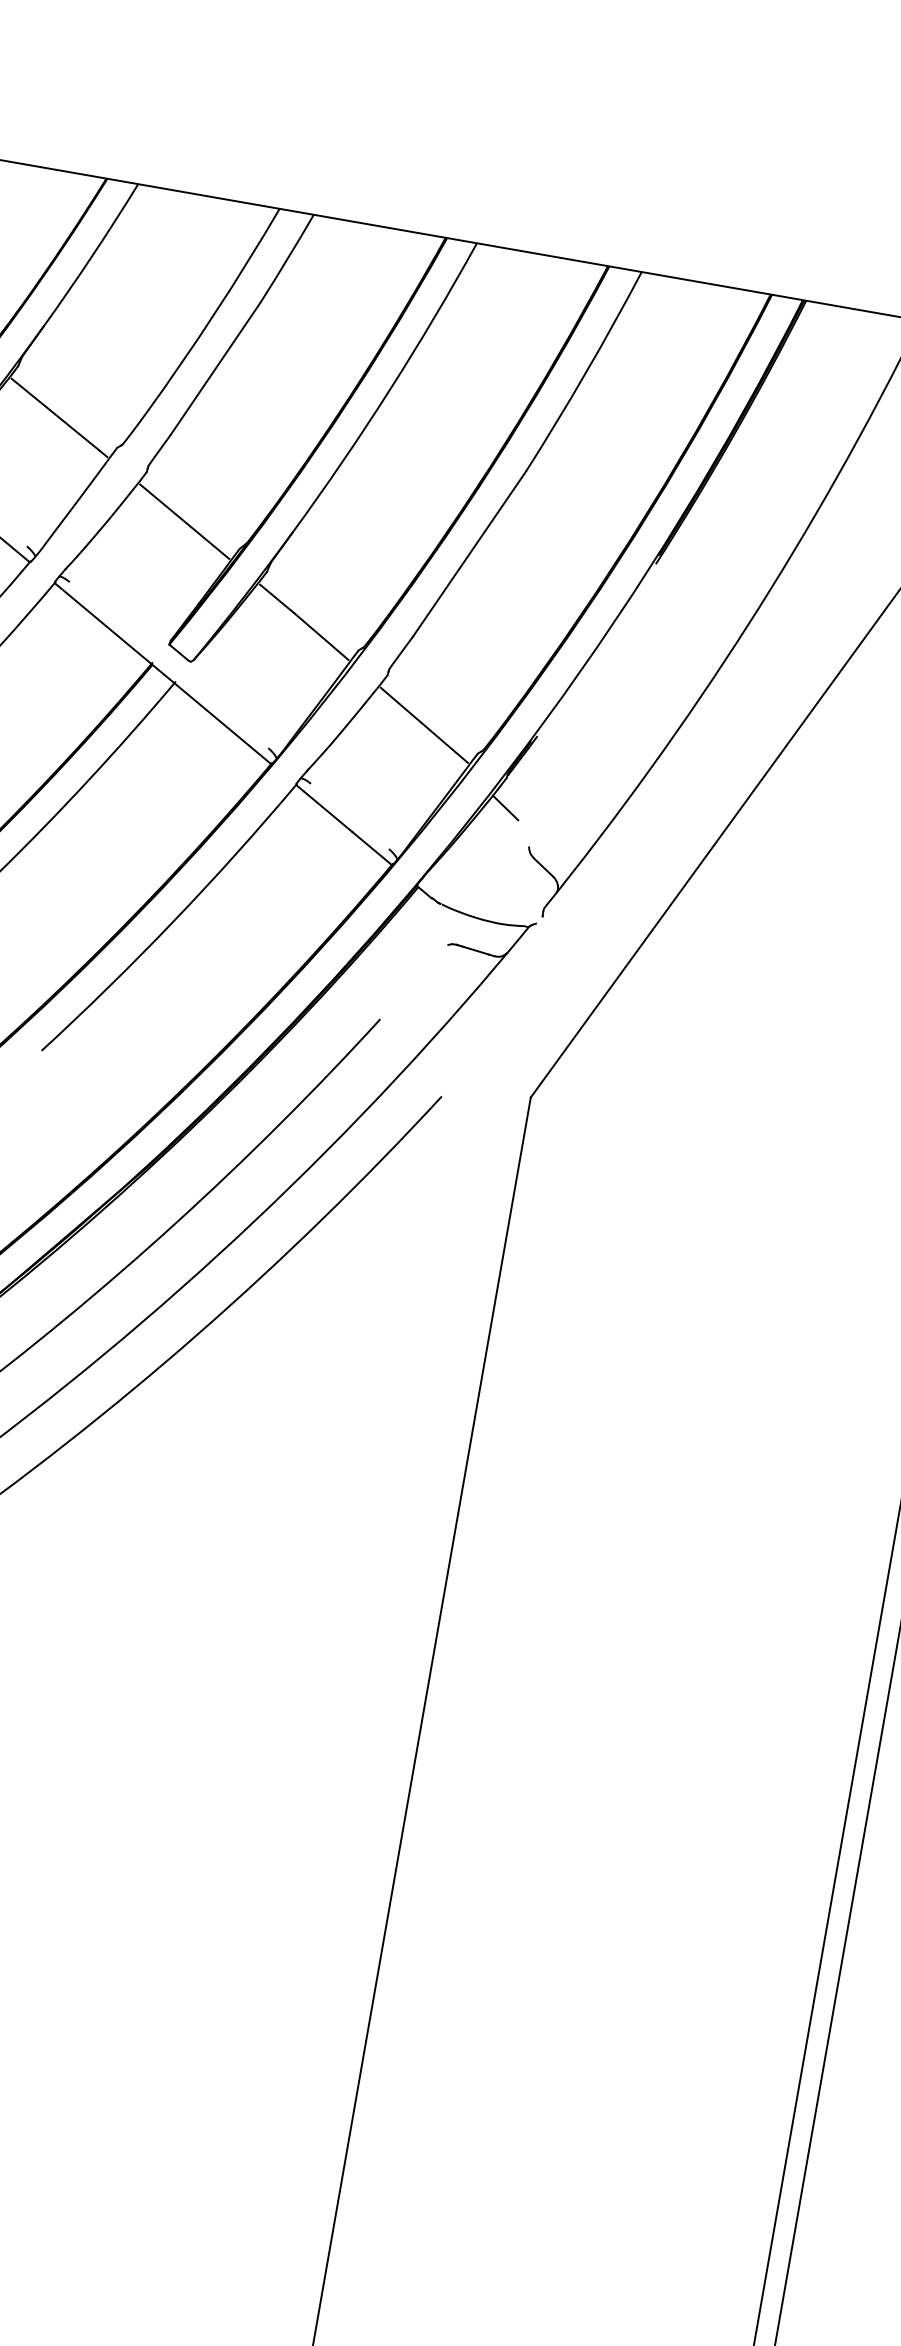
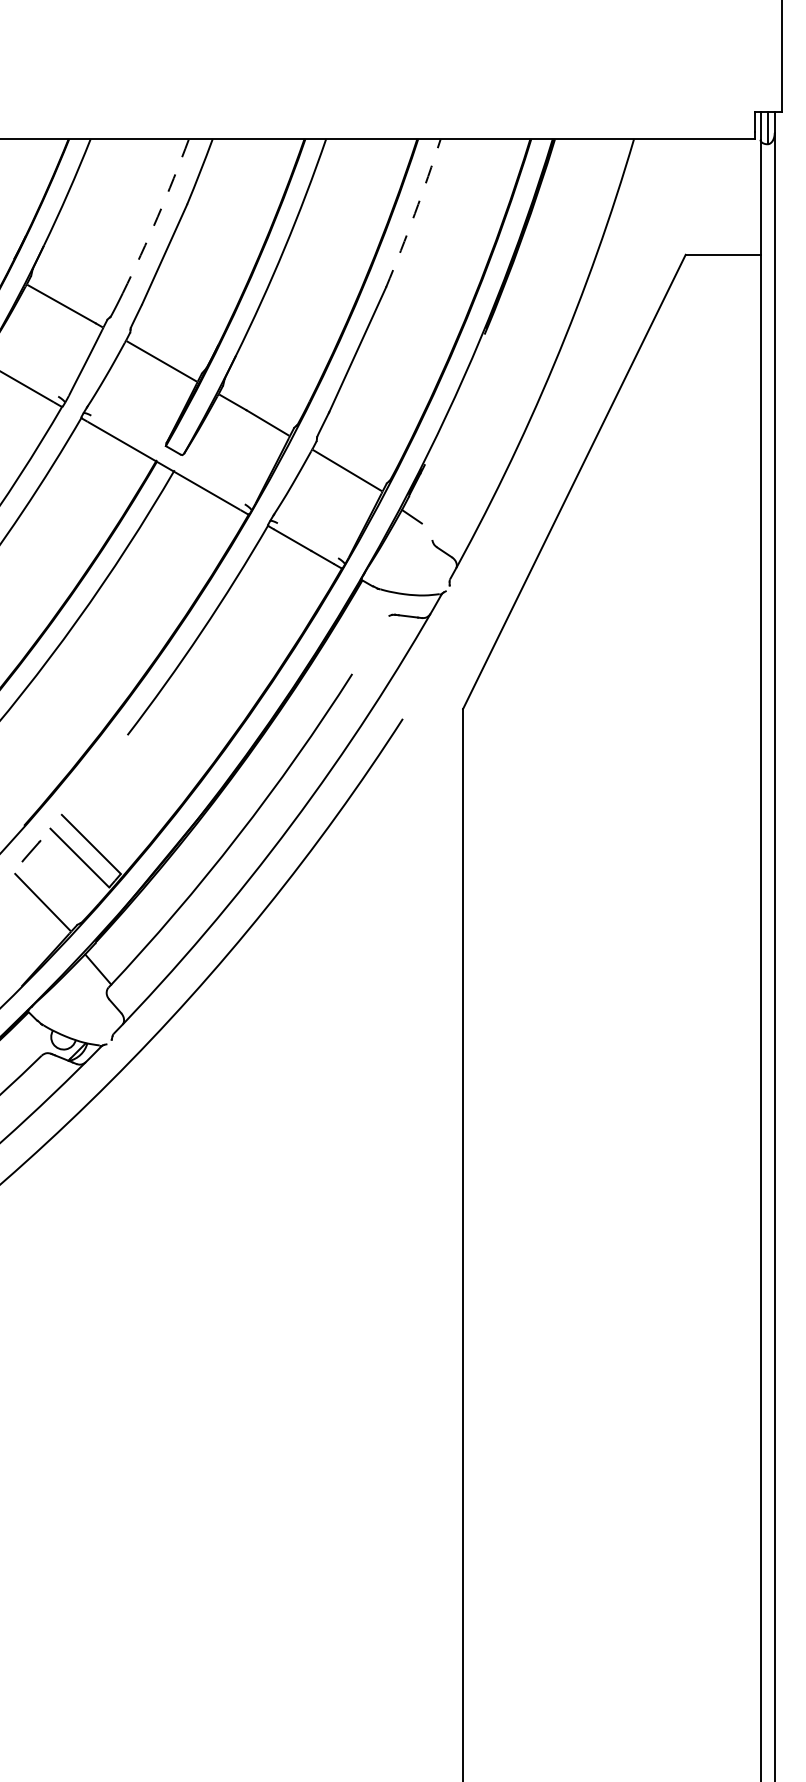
arc: (214, 312) -> (157, 216), solid -> dashed
arc: (585, 372) -> (414, 213), solid -> dashed

